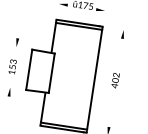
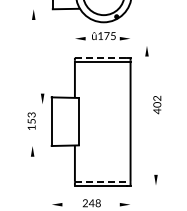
line: (77, 22) -> (100, 57), solid -> dashed
part: (122, 34) -> (146, 51), moved
part: (17, 42) -> (42, 98), moved
text: (115, 81) -> (157, 105), moved
line: (63, 125) -> (102, 181), solid -> dashed

